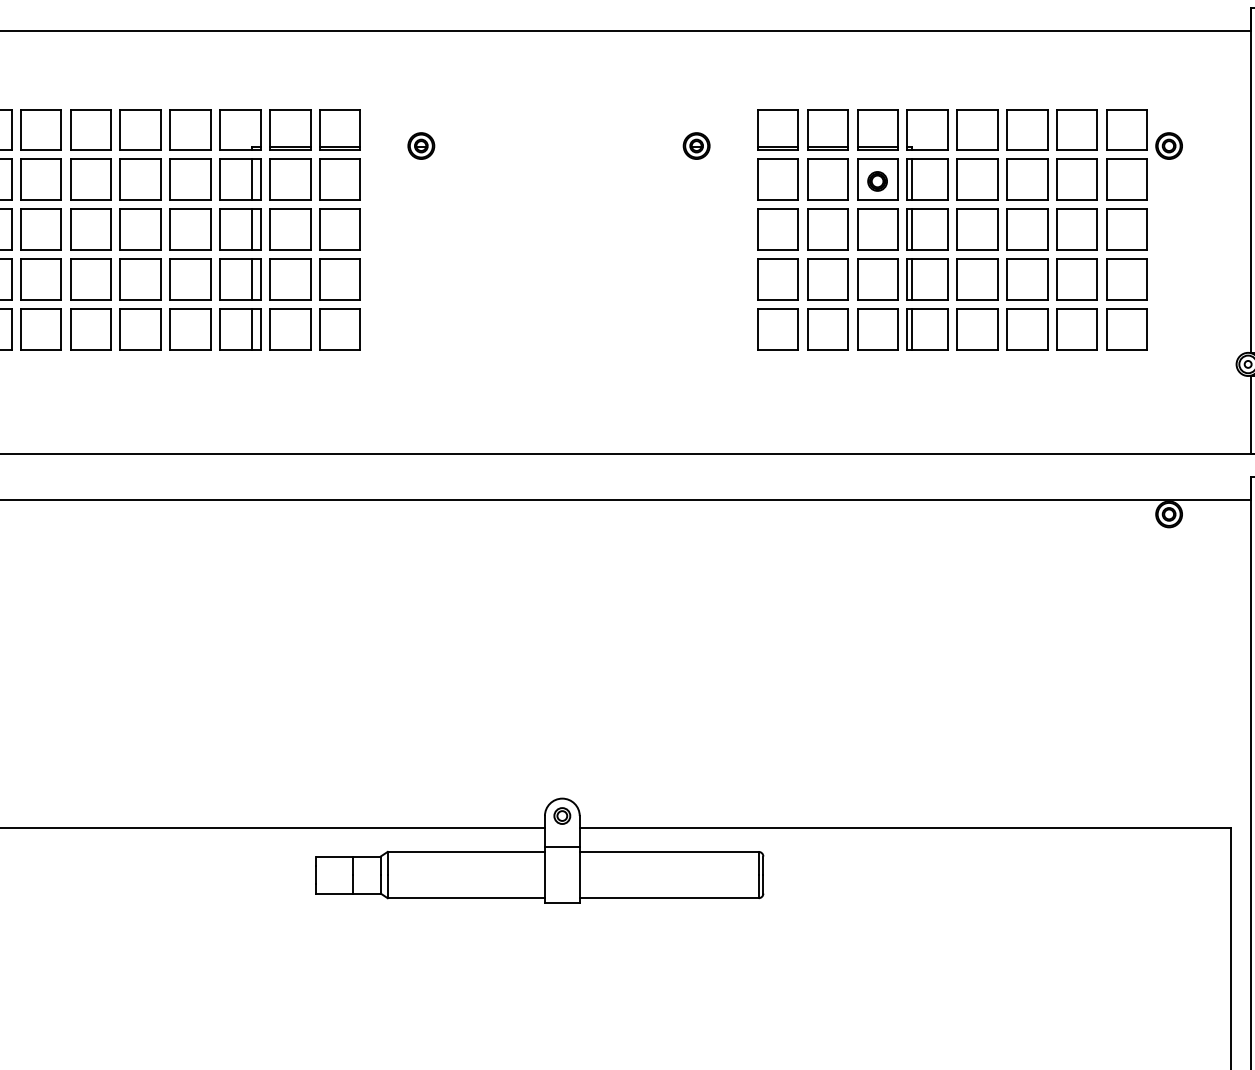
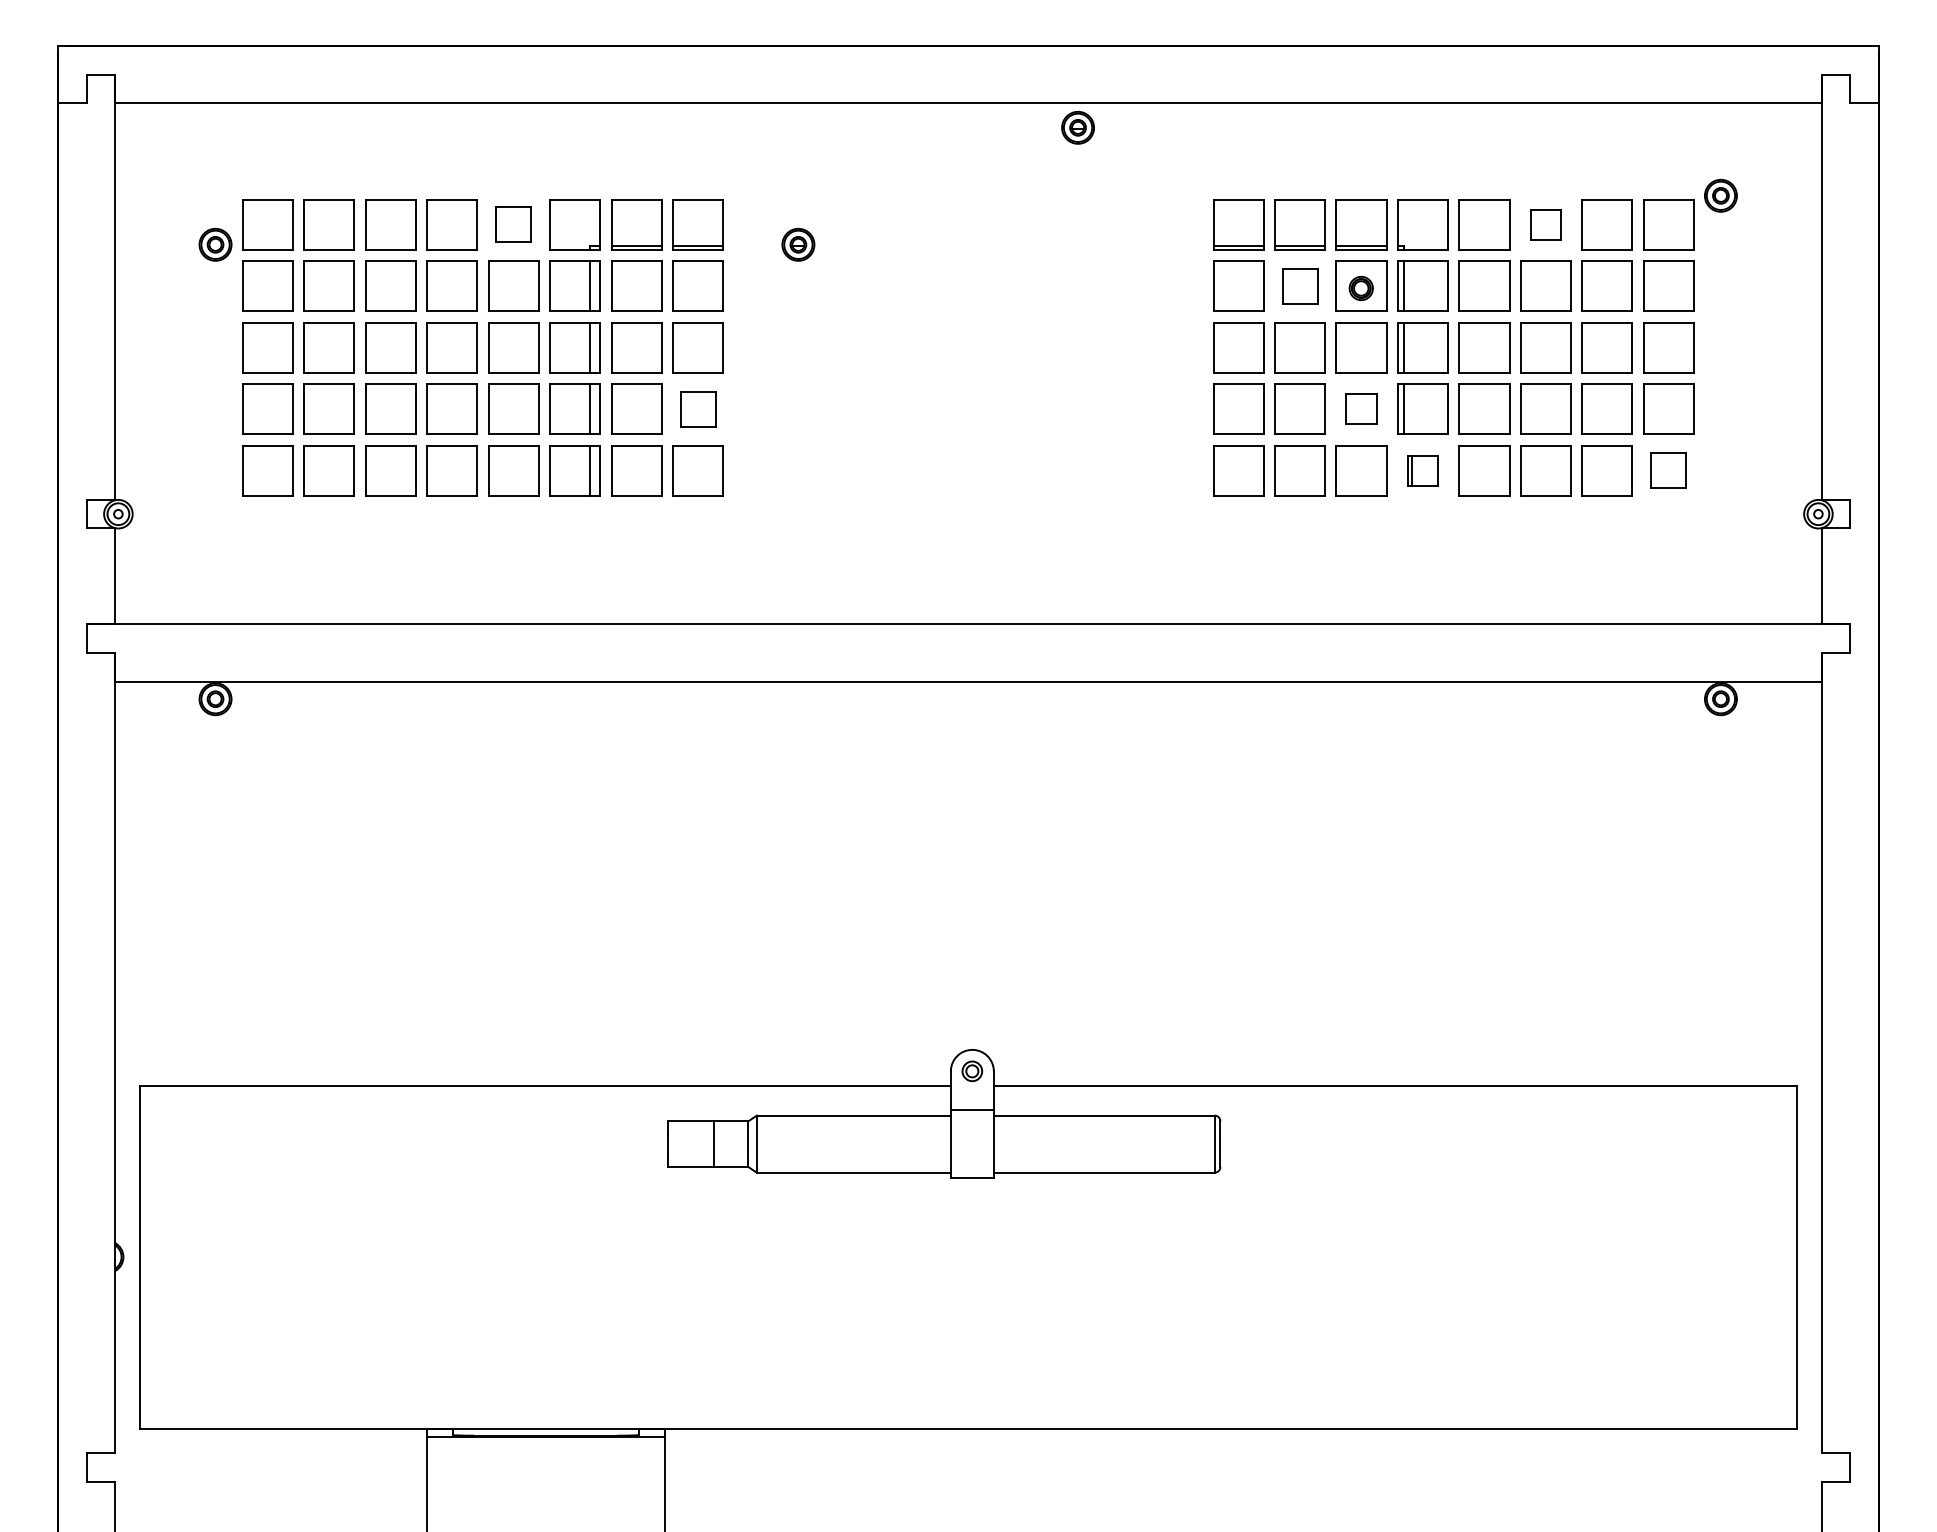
part: (190, 129) -> (513, 224), size x0.7
part: (1026, 129) -> (1545, 224), size x0.6
part: (696, 145) -> (1077, 127), moved
part: (1168, 145) -> (1720, 195), moved
part: (827, 179) -> (1299, 285), size x0.7
part: (339, 278) -> (697, 408), size x0.7
part: (877, 278) -> (1361, 408), size x0.6
part: (927, 328) -> (1422, 470), size x0.6
part: (1126, 328) -> (1668, 470), size x0.7

